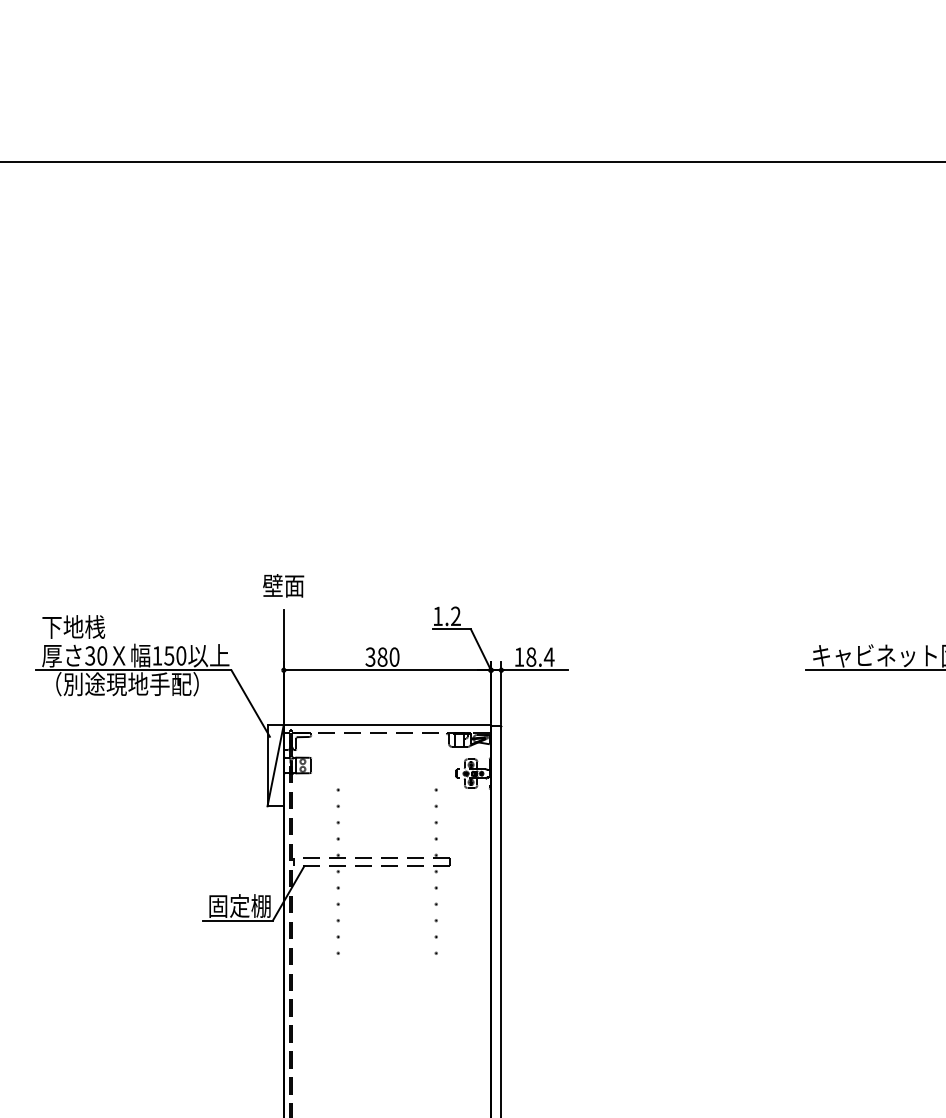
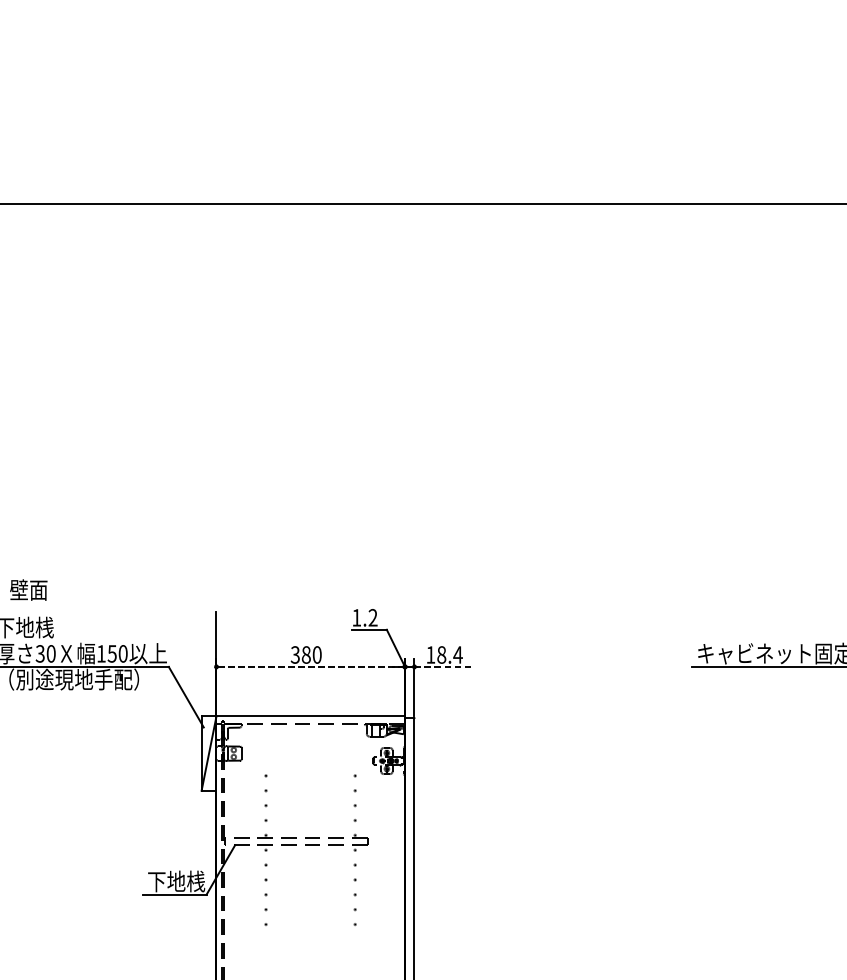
text: (283, 585) -> (28, 589), moved
line: (386, 670) -> (309, 667), solid -> dashed
line: (535, 670) -> (445, 667), solid -> dashed
text: (239, 905) -> (176, 881), 固定棚 -> 下地桟

